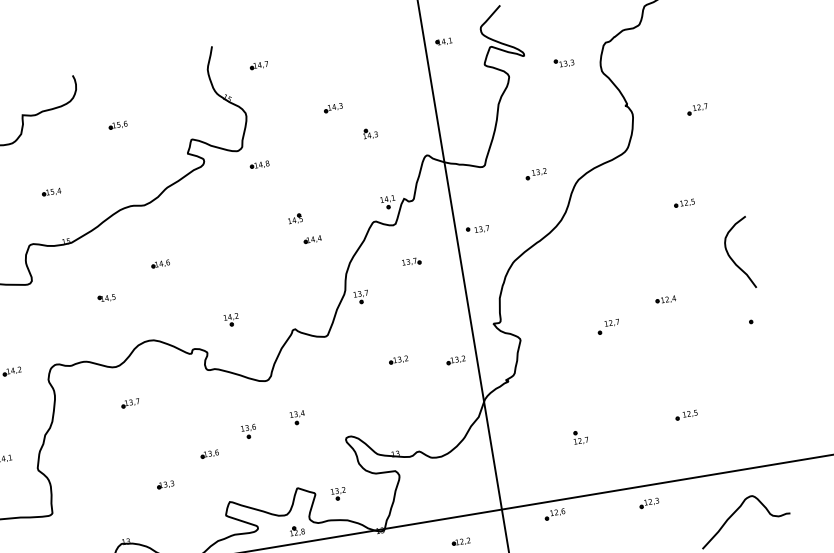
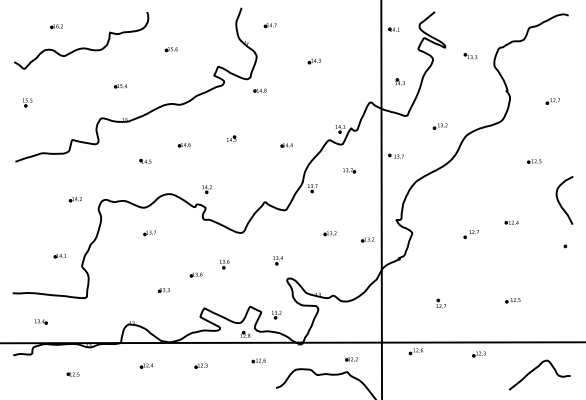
part: (369, 132) -> (399, 81), moved
part: (294, 218) -> (231, 138), moved
part: (230, 320) -> (206, 189), moved
part: (297, 417) -> (277, 260), moved

